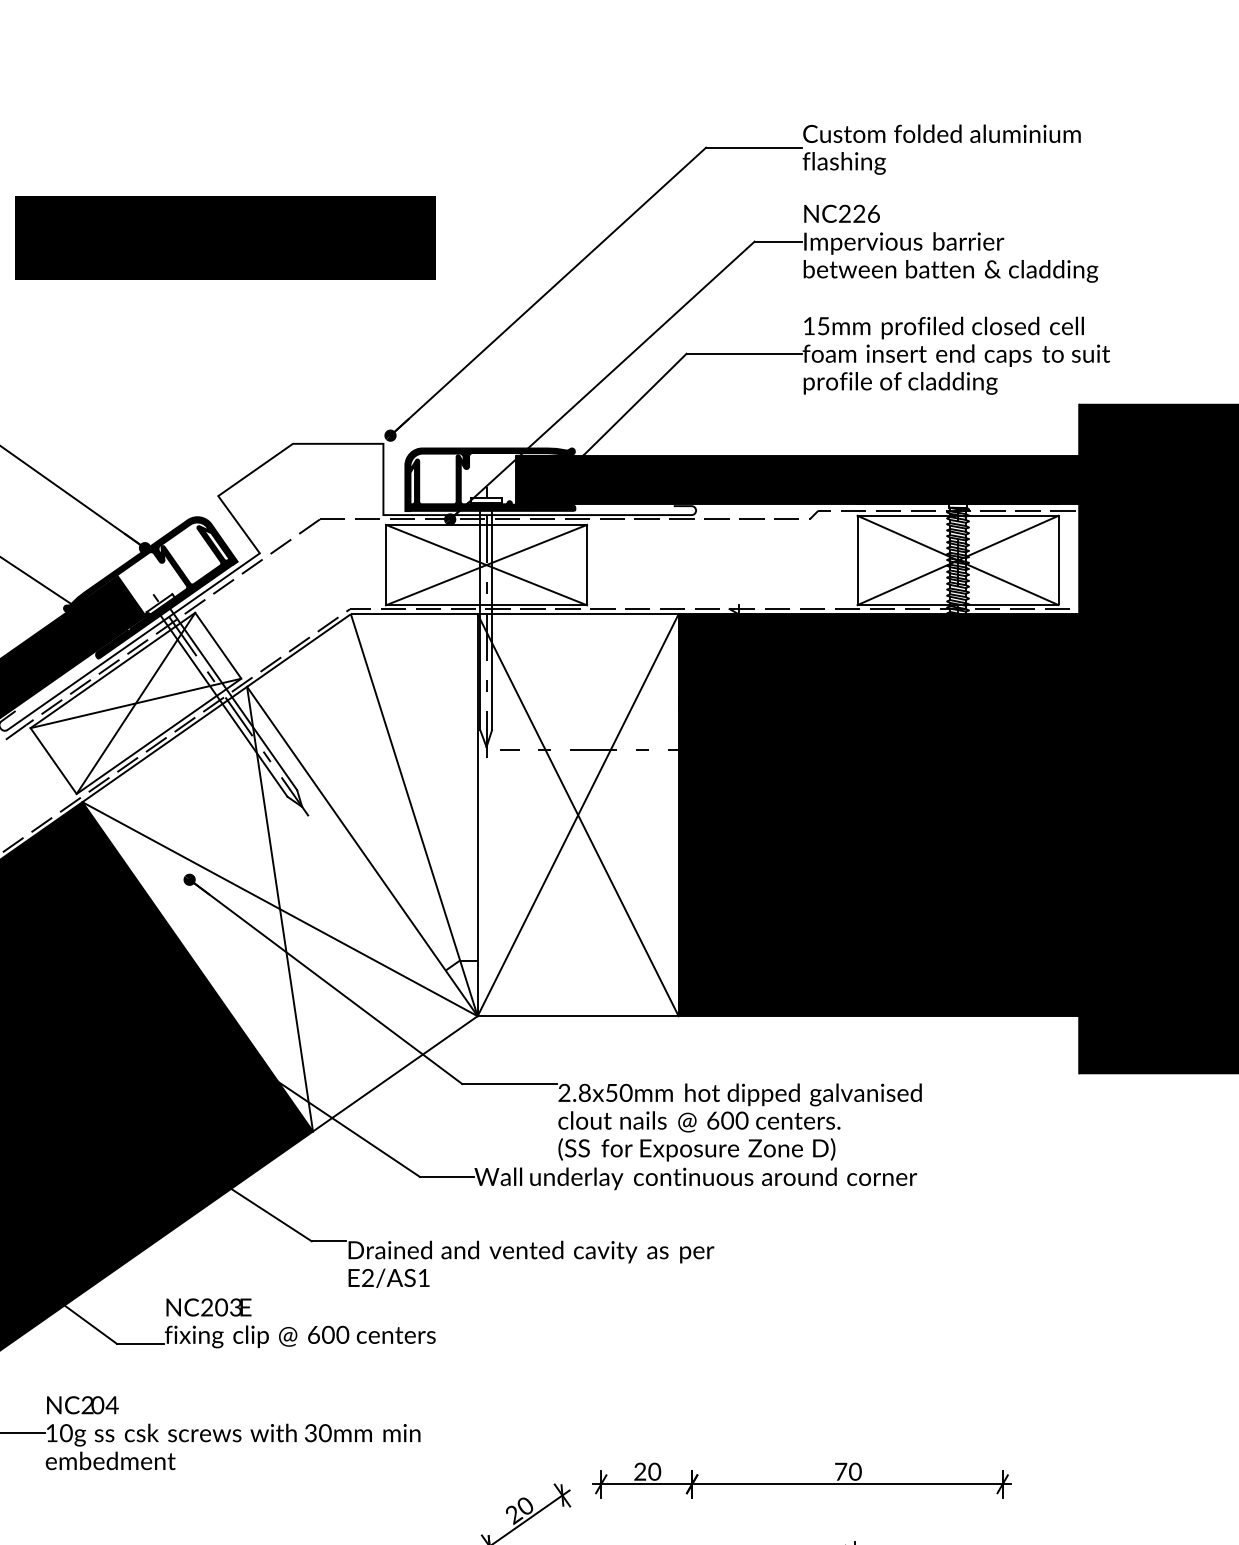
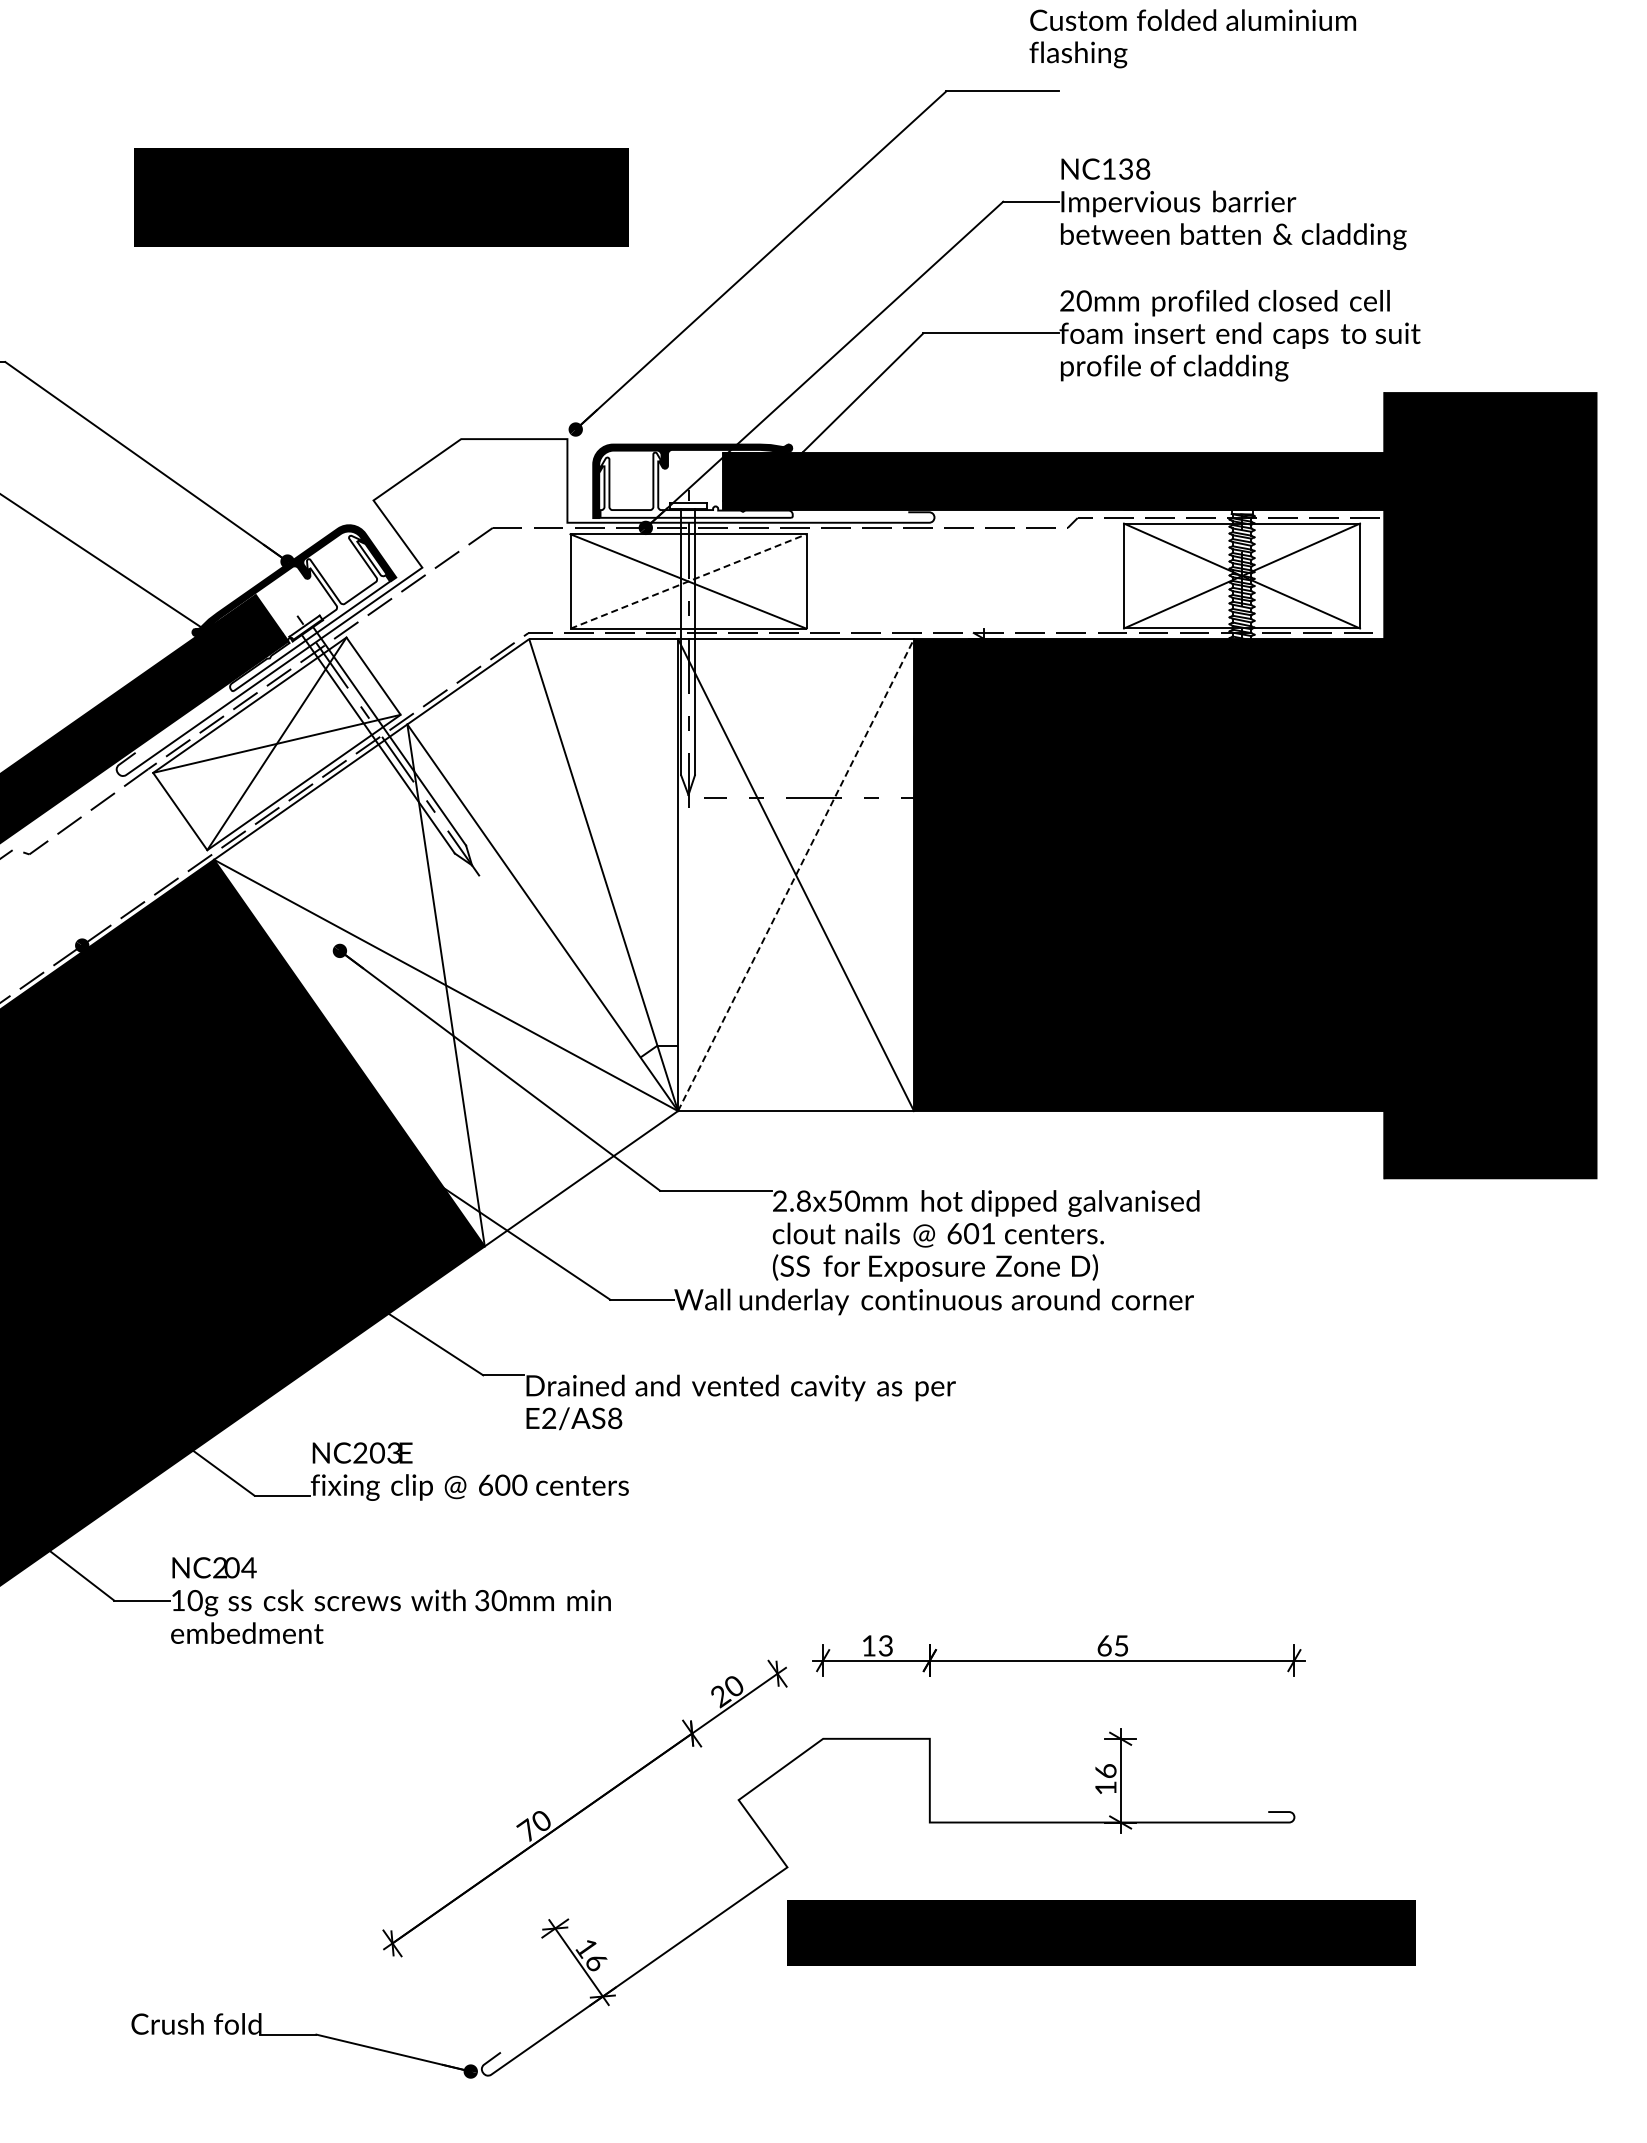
text: (941, 149) -> (1192, 38), moved
text: (859, 213) -> (1126, 168), NC226 -> NC138
text: (816, 325) -> (1075, 300), 15mm -> 20mm
fill: (493, 482) -> (696, 484), removed
line: (486, 565) -> (688, 581), solid -> dashed
fill: (164, 592) -> (310, 613), removed
line: (578, 815) -> (796, 875), solid -> dashed
text: (742, 1120) -> (988, 1233), 600 -> 601
text: (424, 1278) -> (615, 1418), E2/AS1 -> E2/AS8
text: (647, 1471) -> (877, 1645), 20 -> 13
text: (848, 1471) -> (1113, 1645), 70 -> 65

